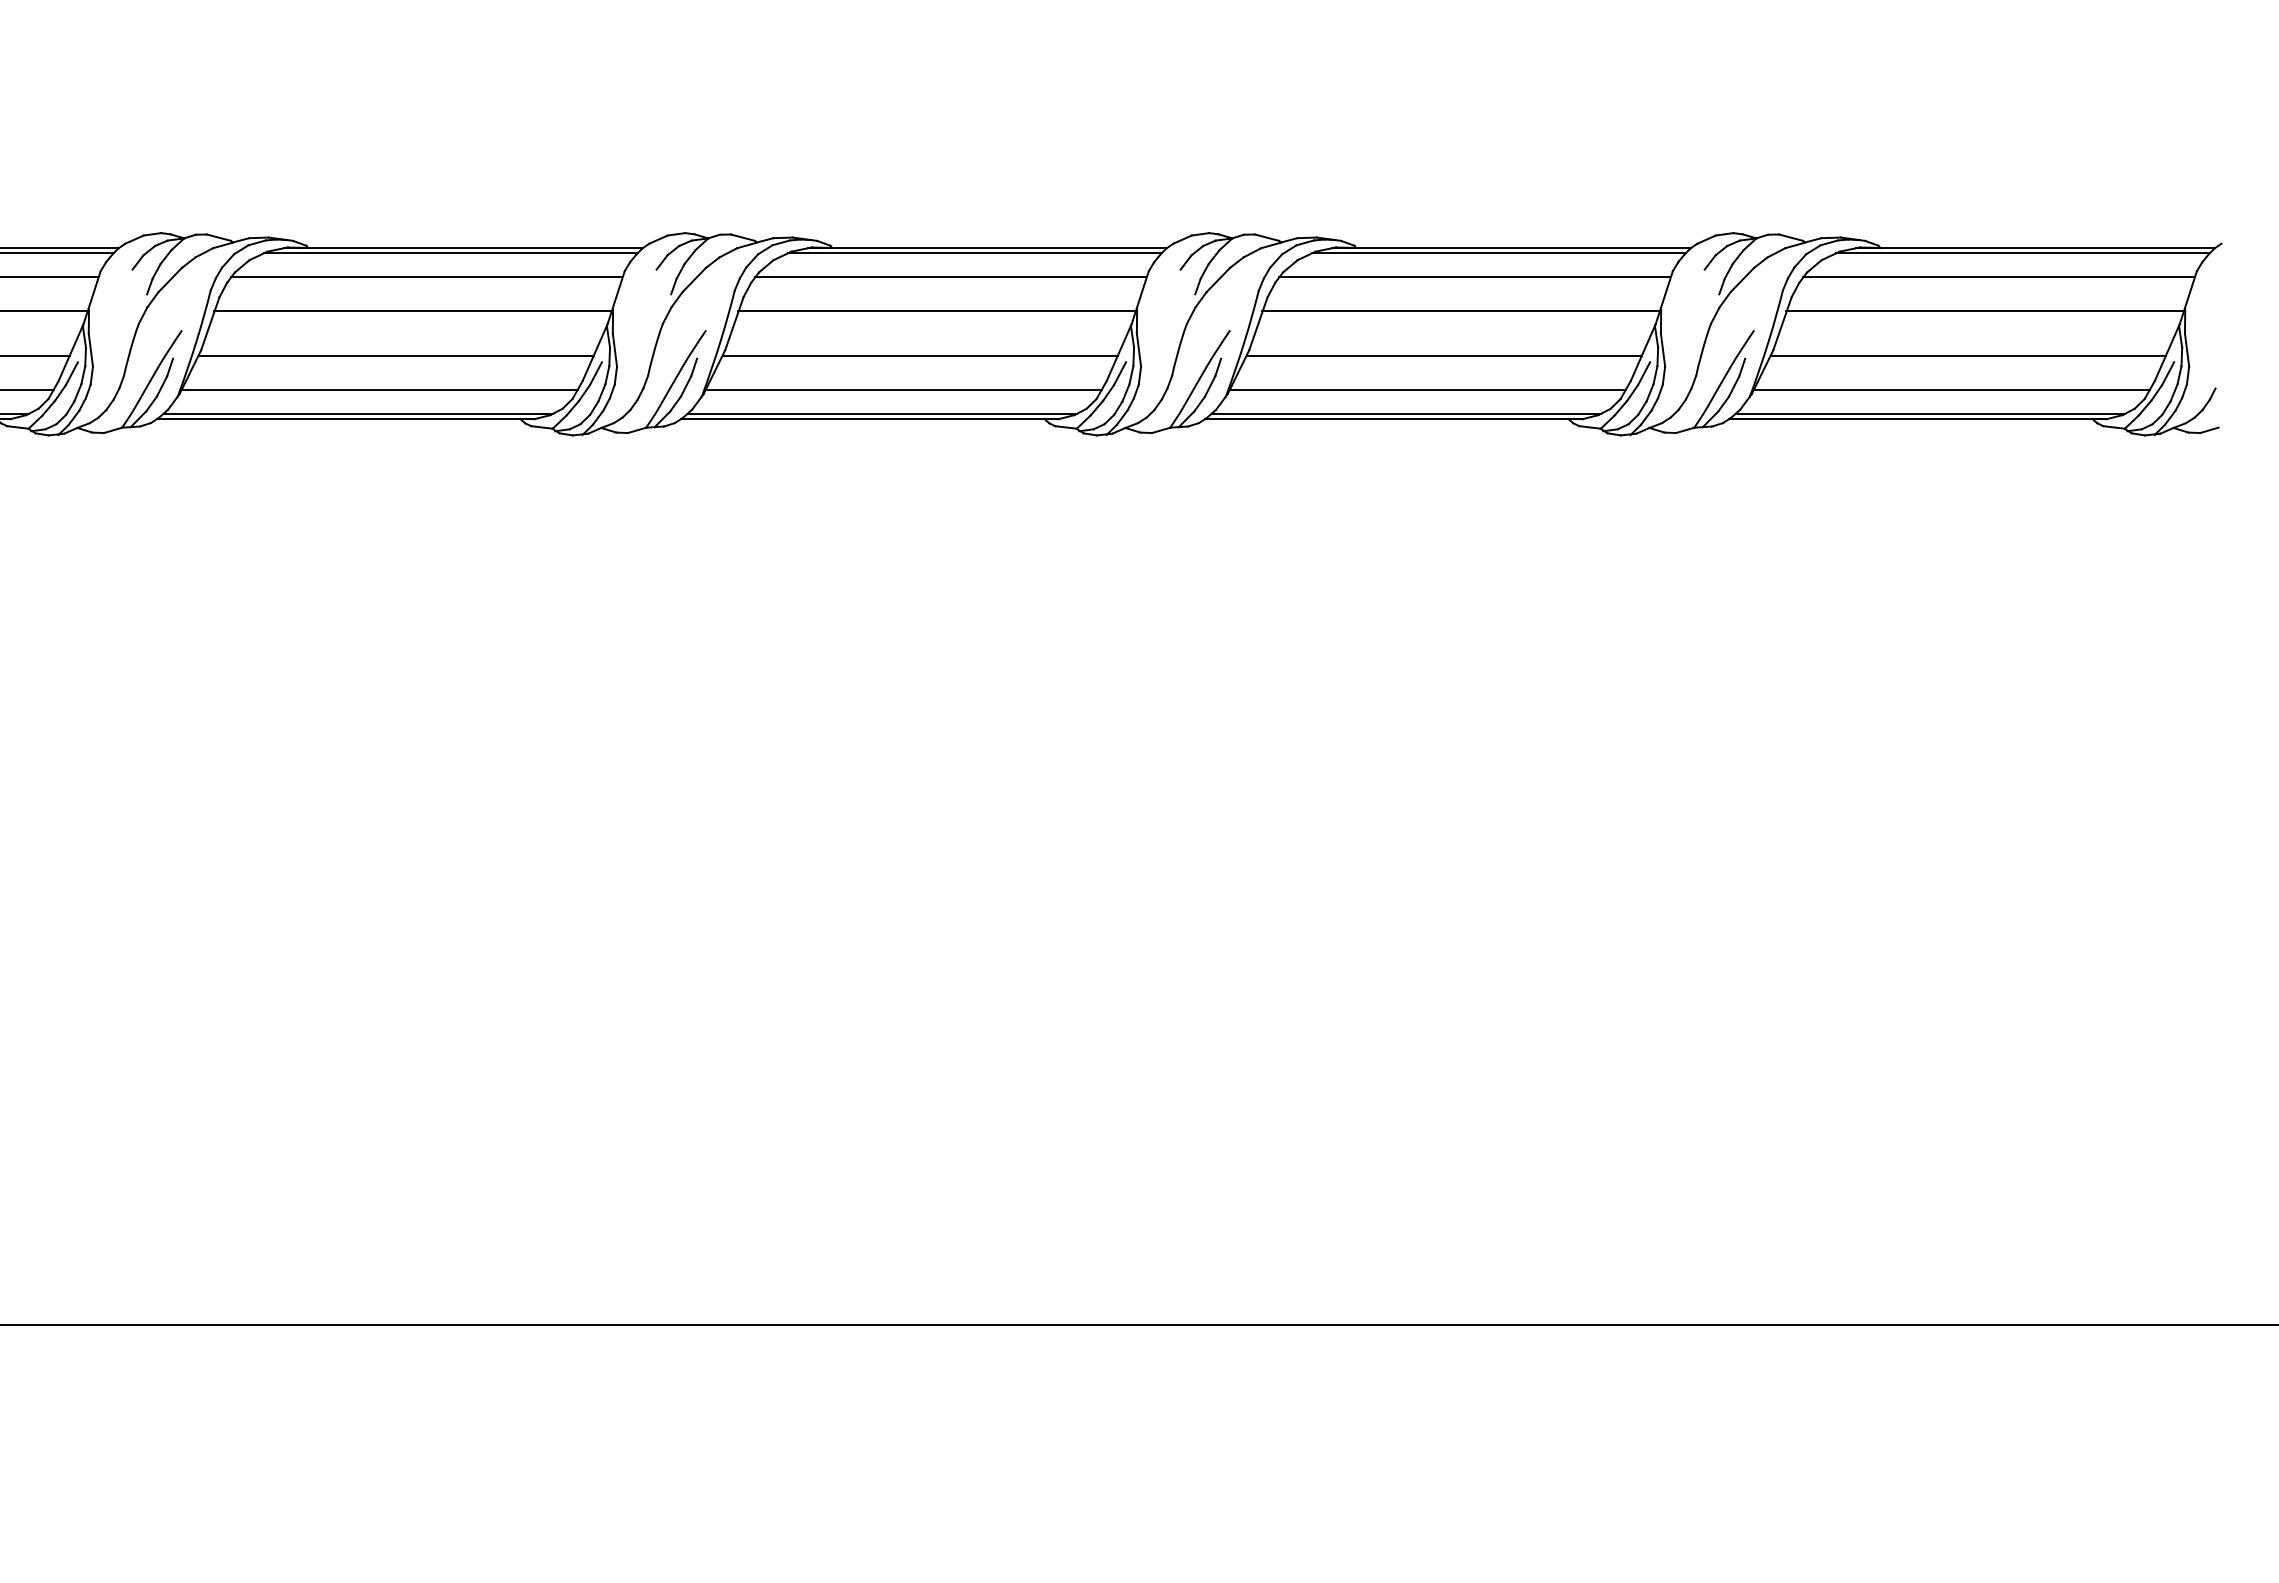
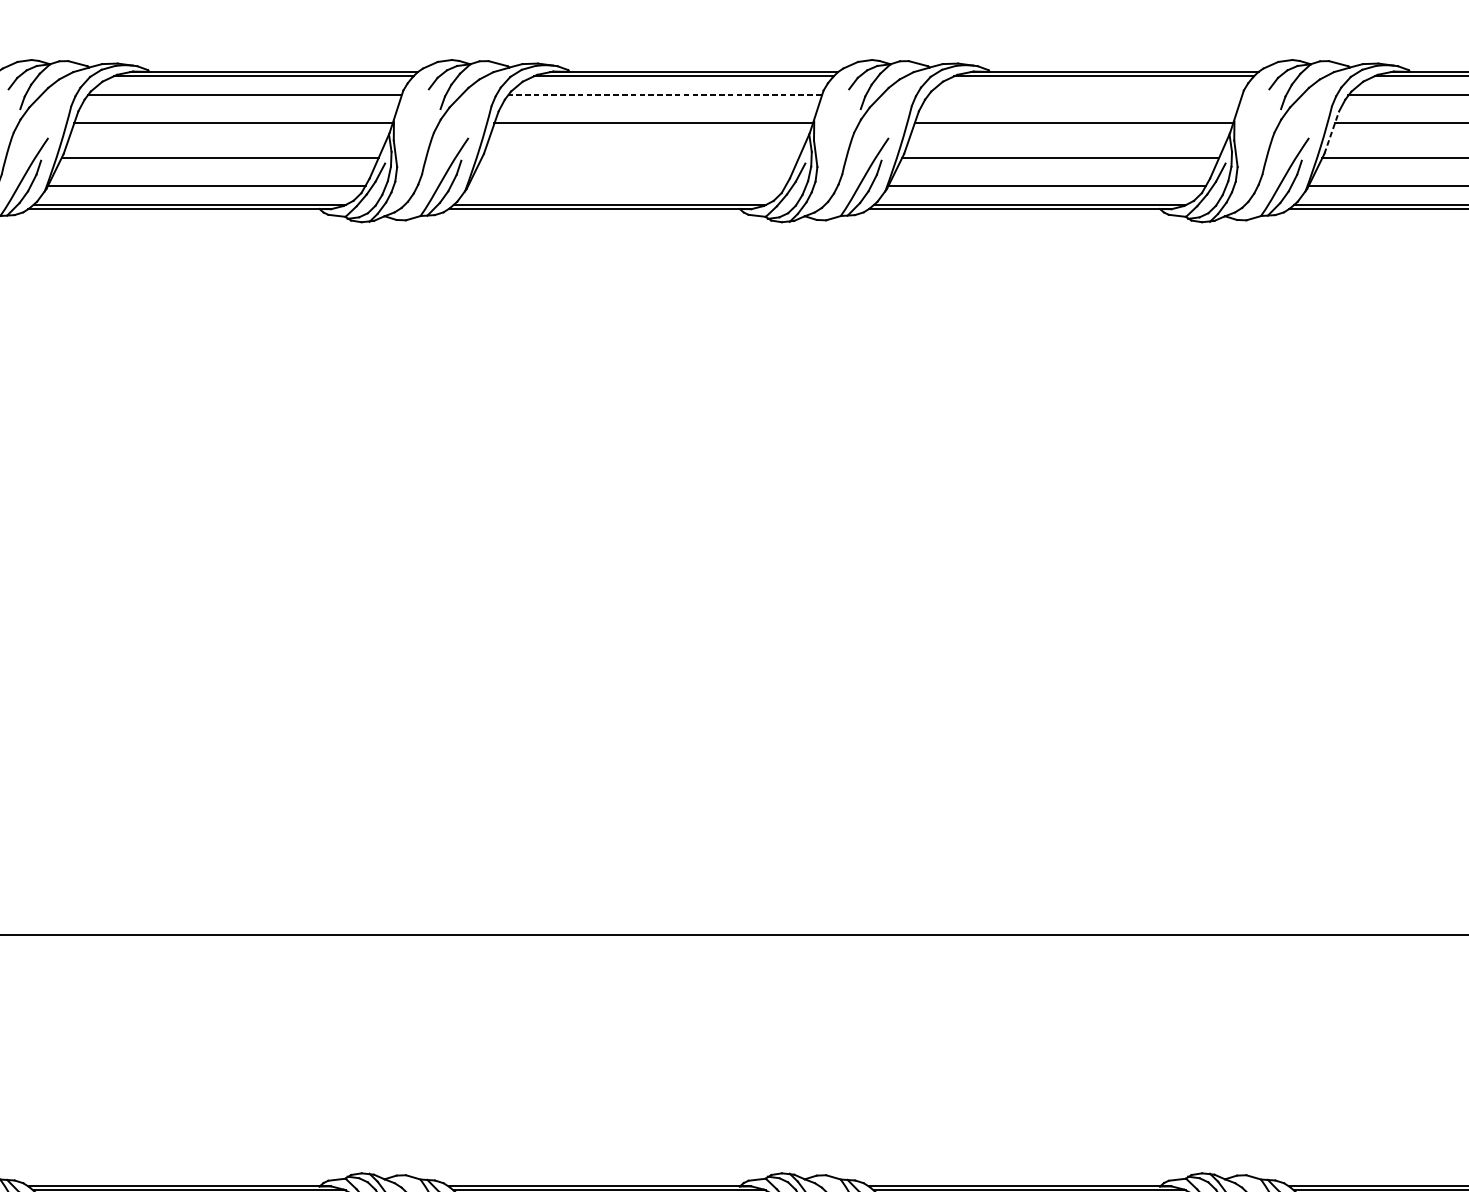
line: (950, 277) -> (664, 95), solid -> dashed
line: (1474, 277) -> (1084, 95), removed
line: (1782, 323) -> (1331, 132), solid -> dashed
line: (920, 355) -> (640, 158), removed
line: (903, 390) -> (626, 186), removed

